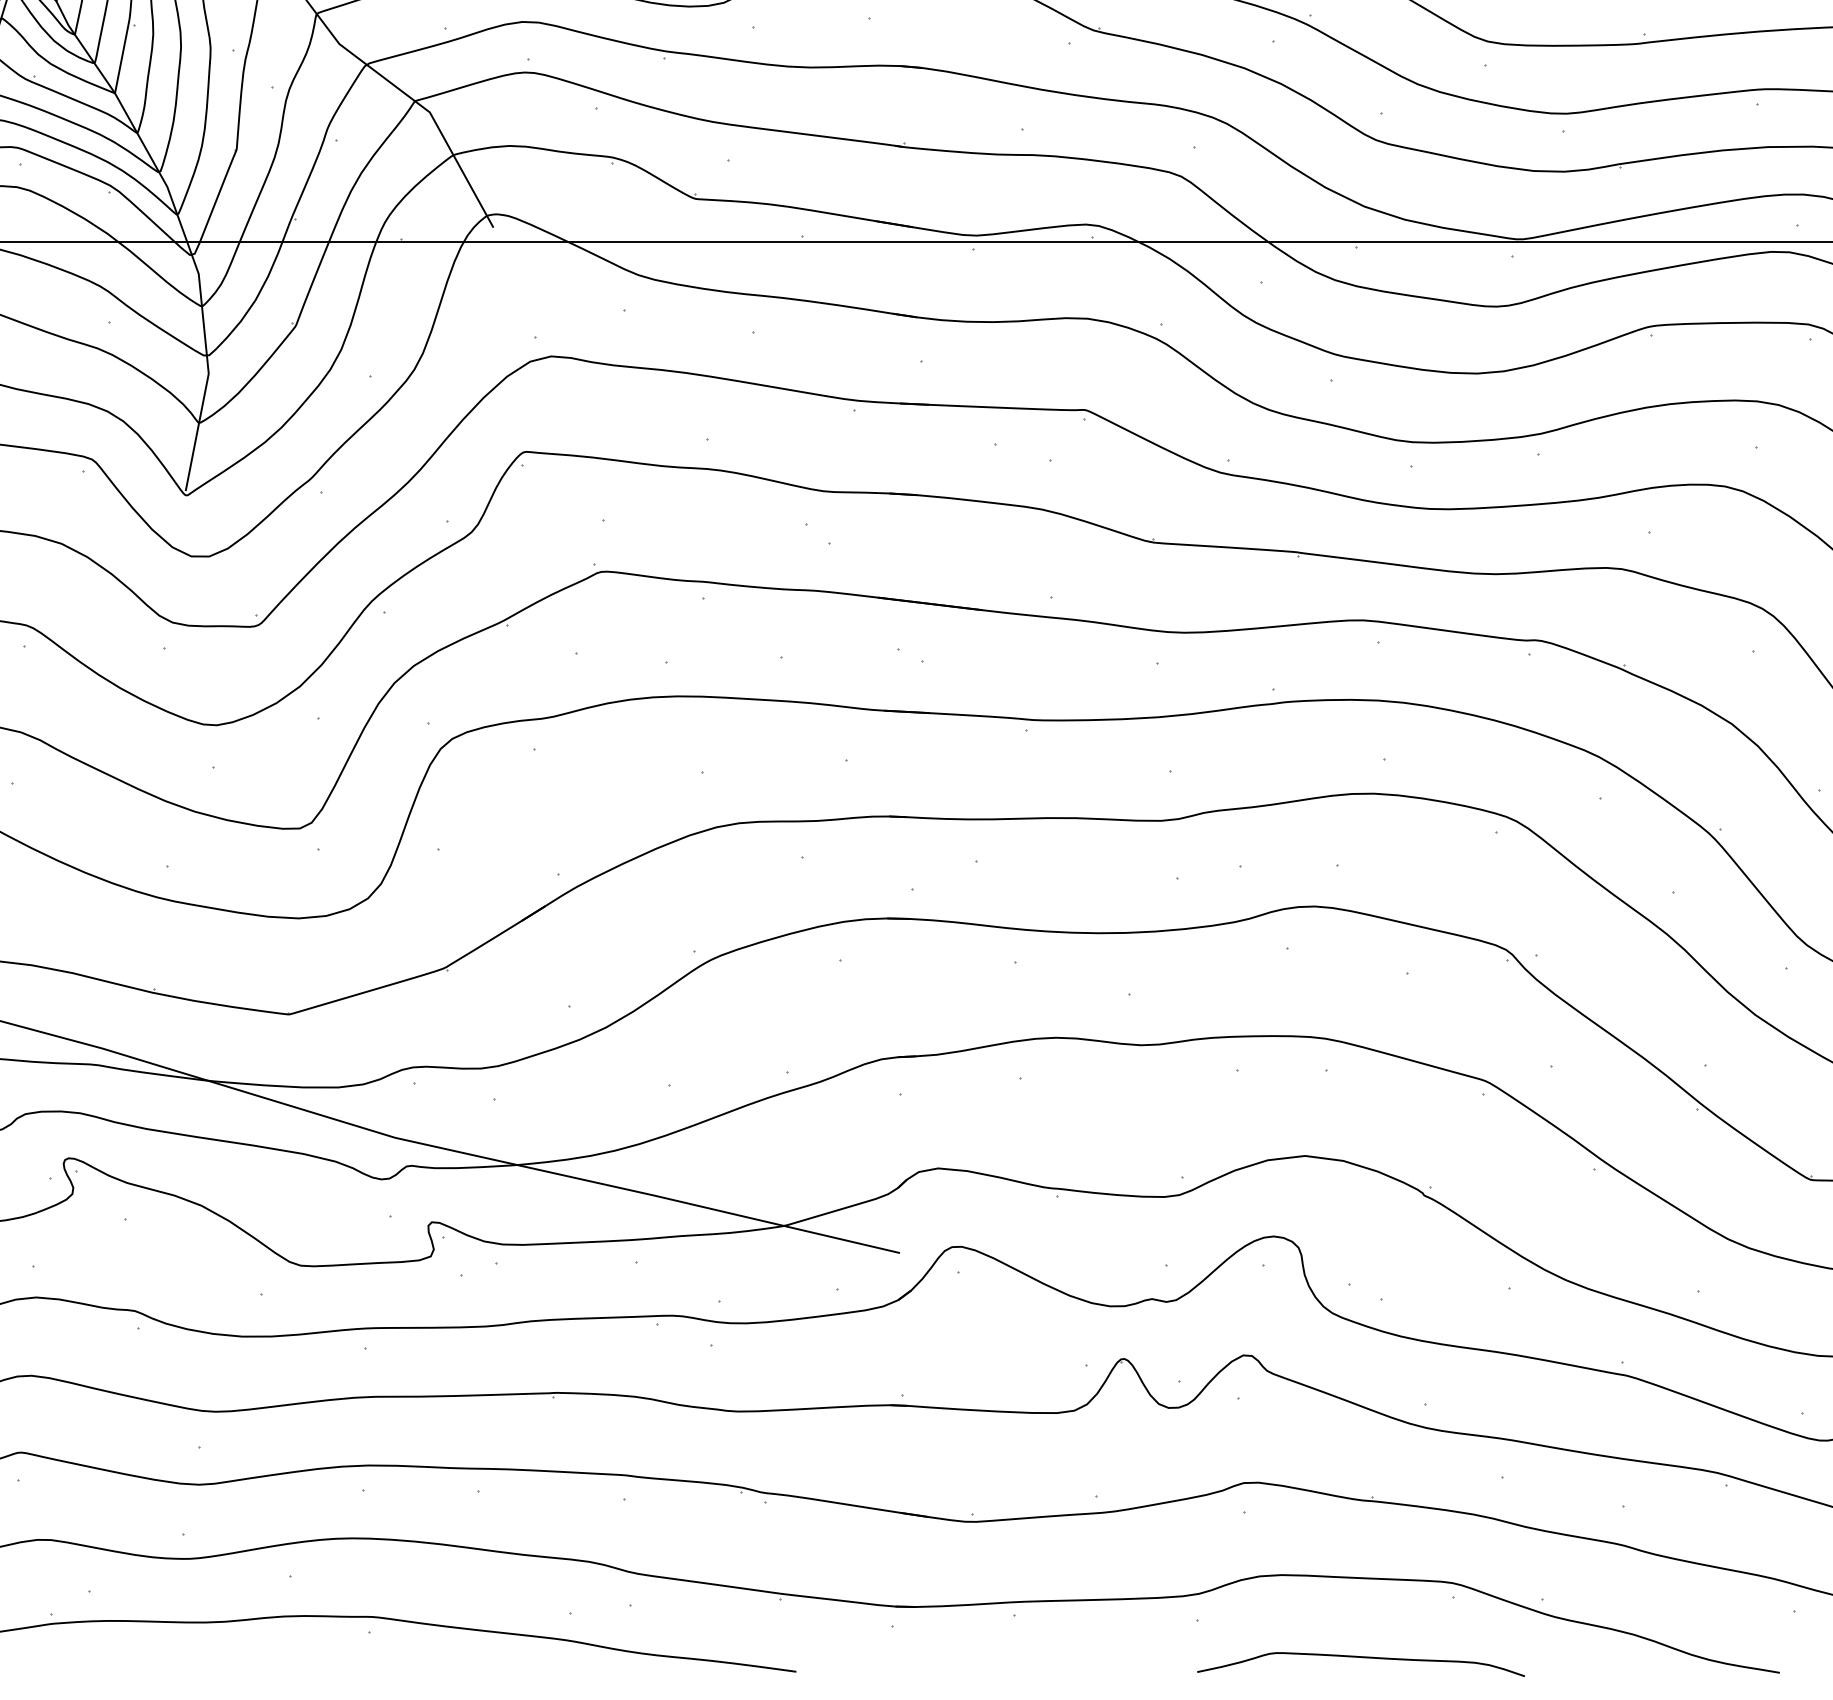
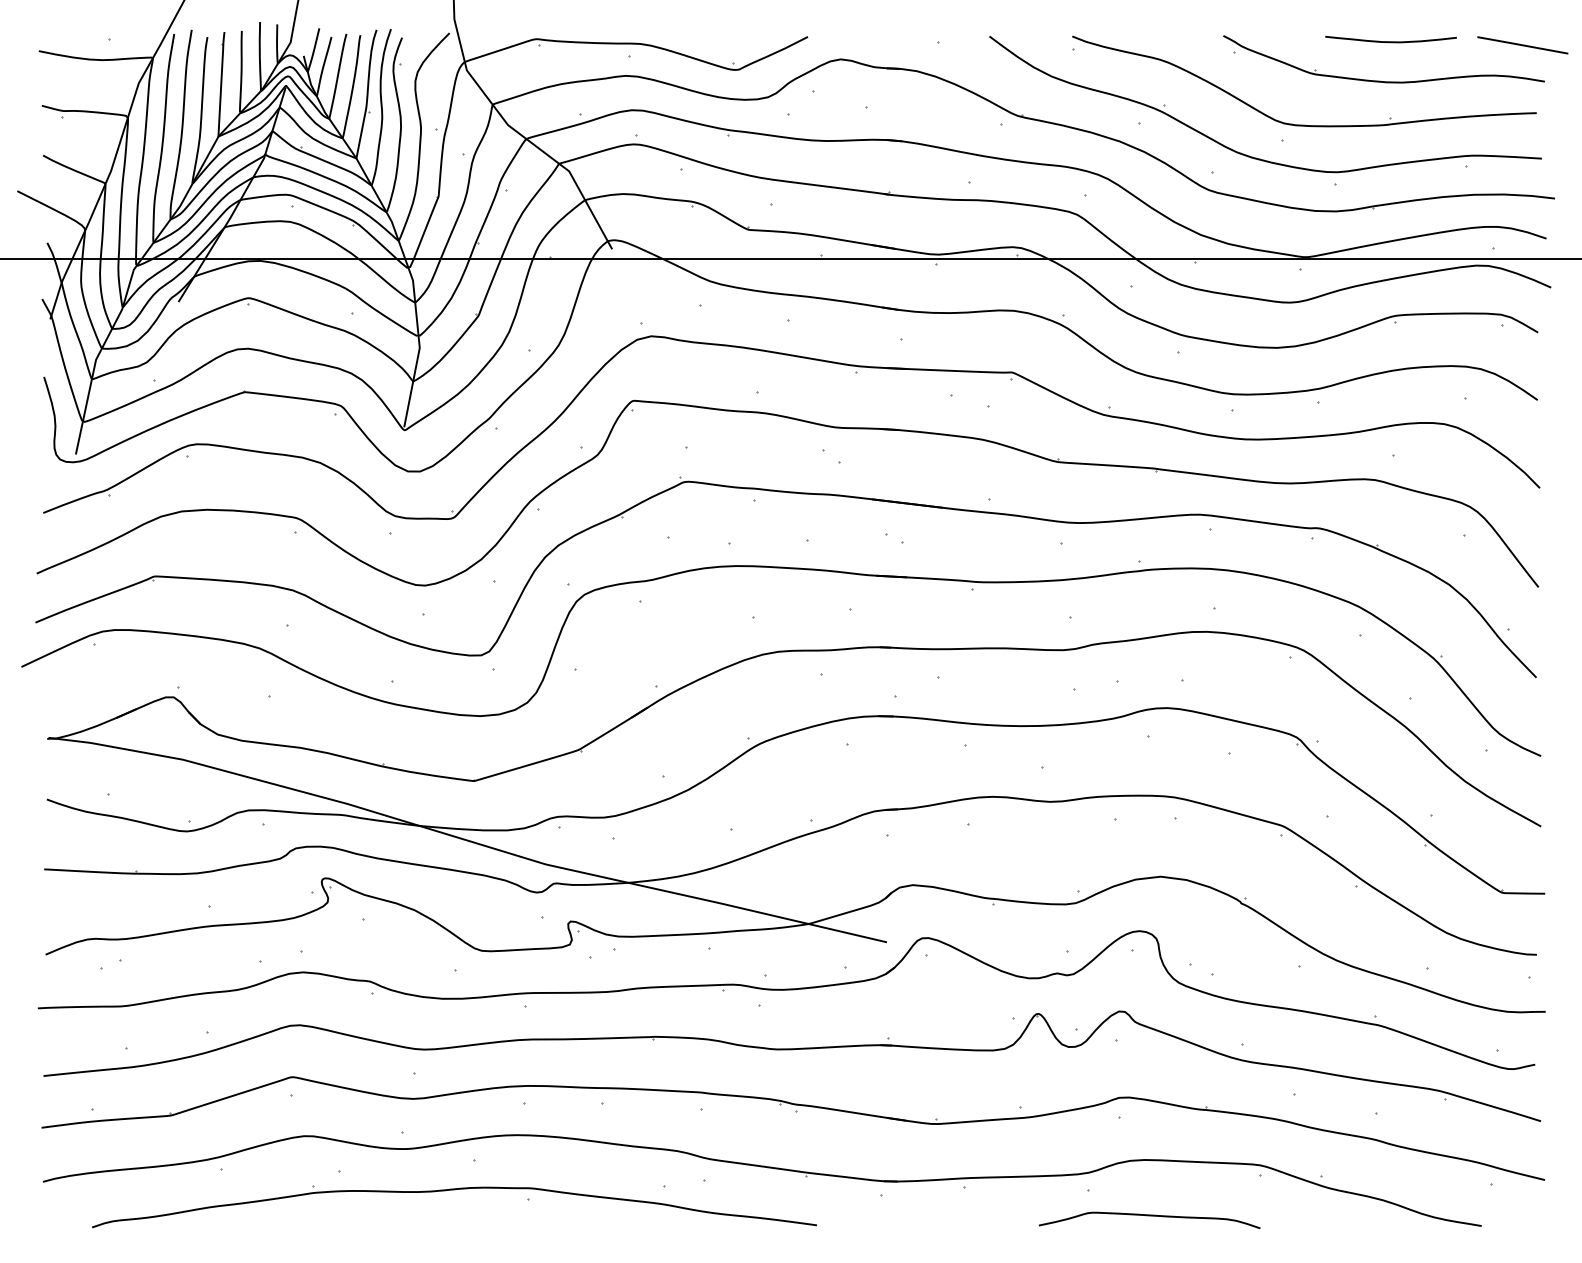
curve: (1360, 1658) -> (1149, 1216), moved

